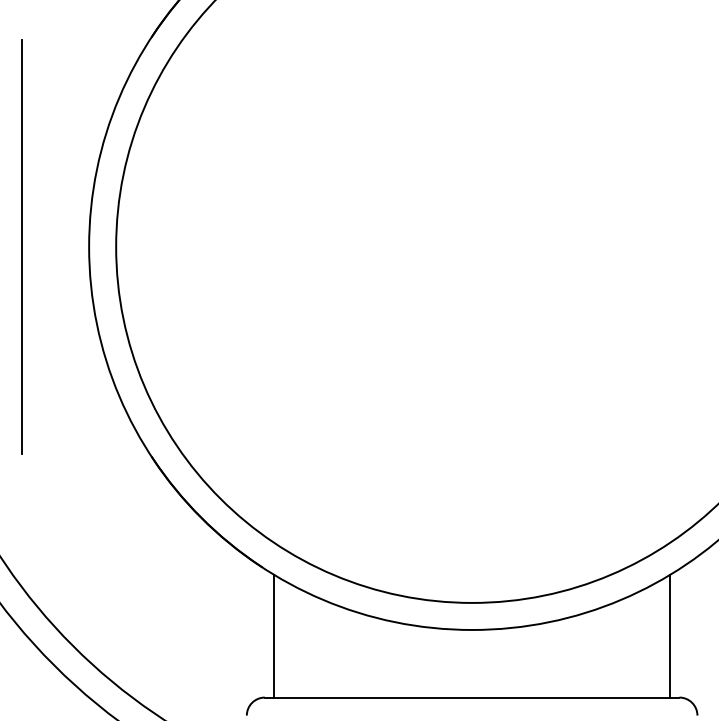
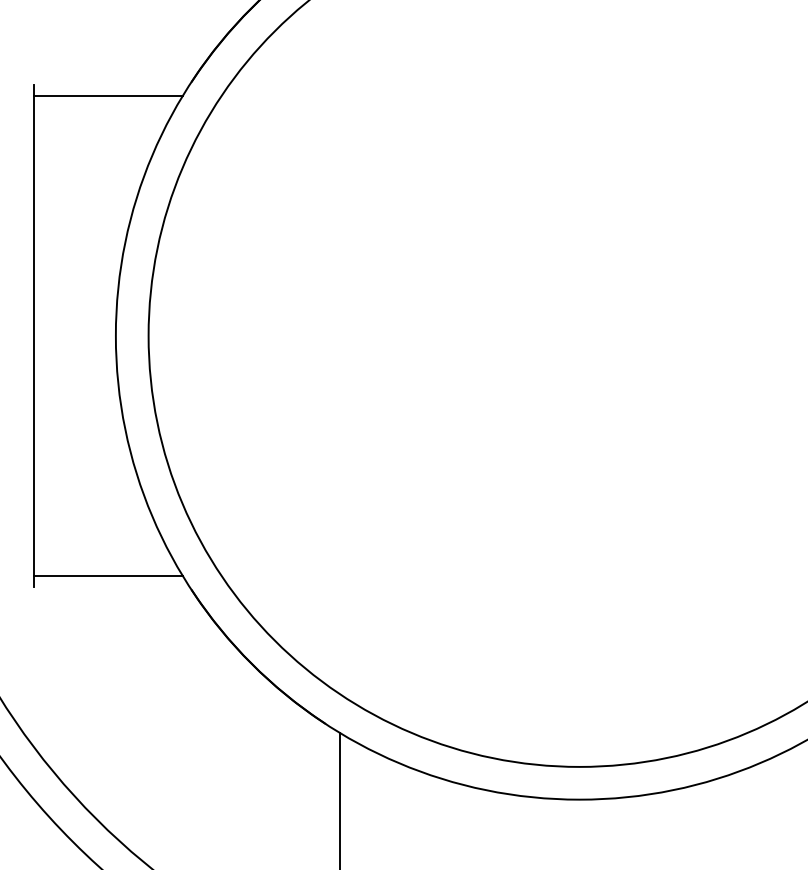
line: (82, 48) -> (107, 95), added
line: (82, 445) -> (107, 576), added

